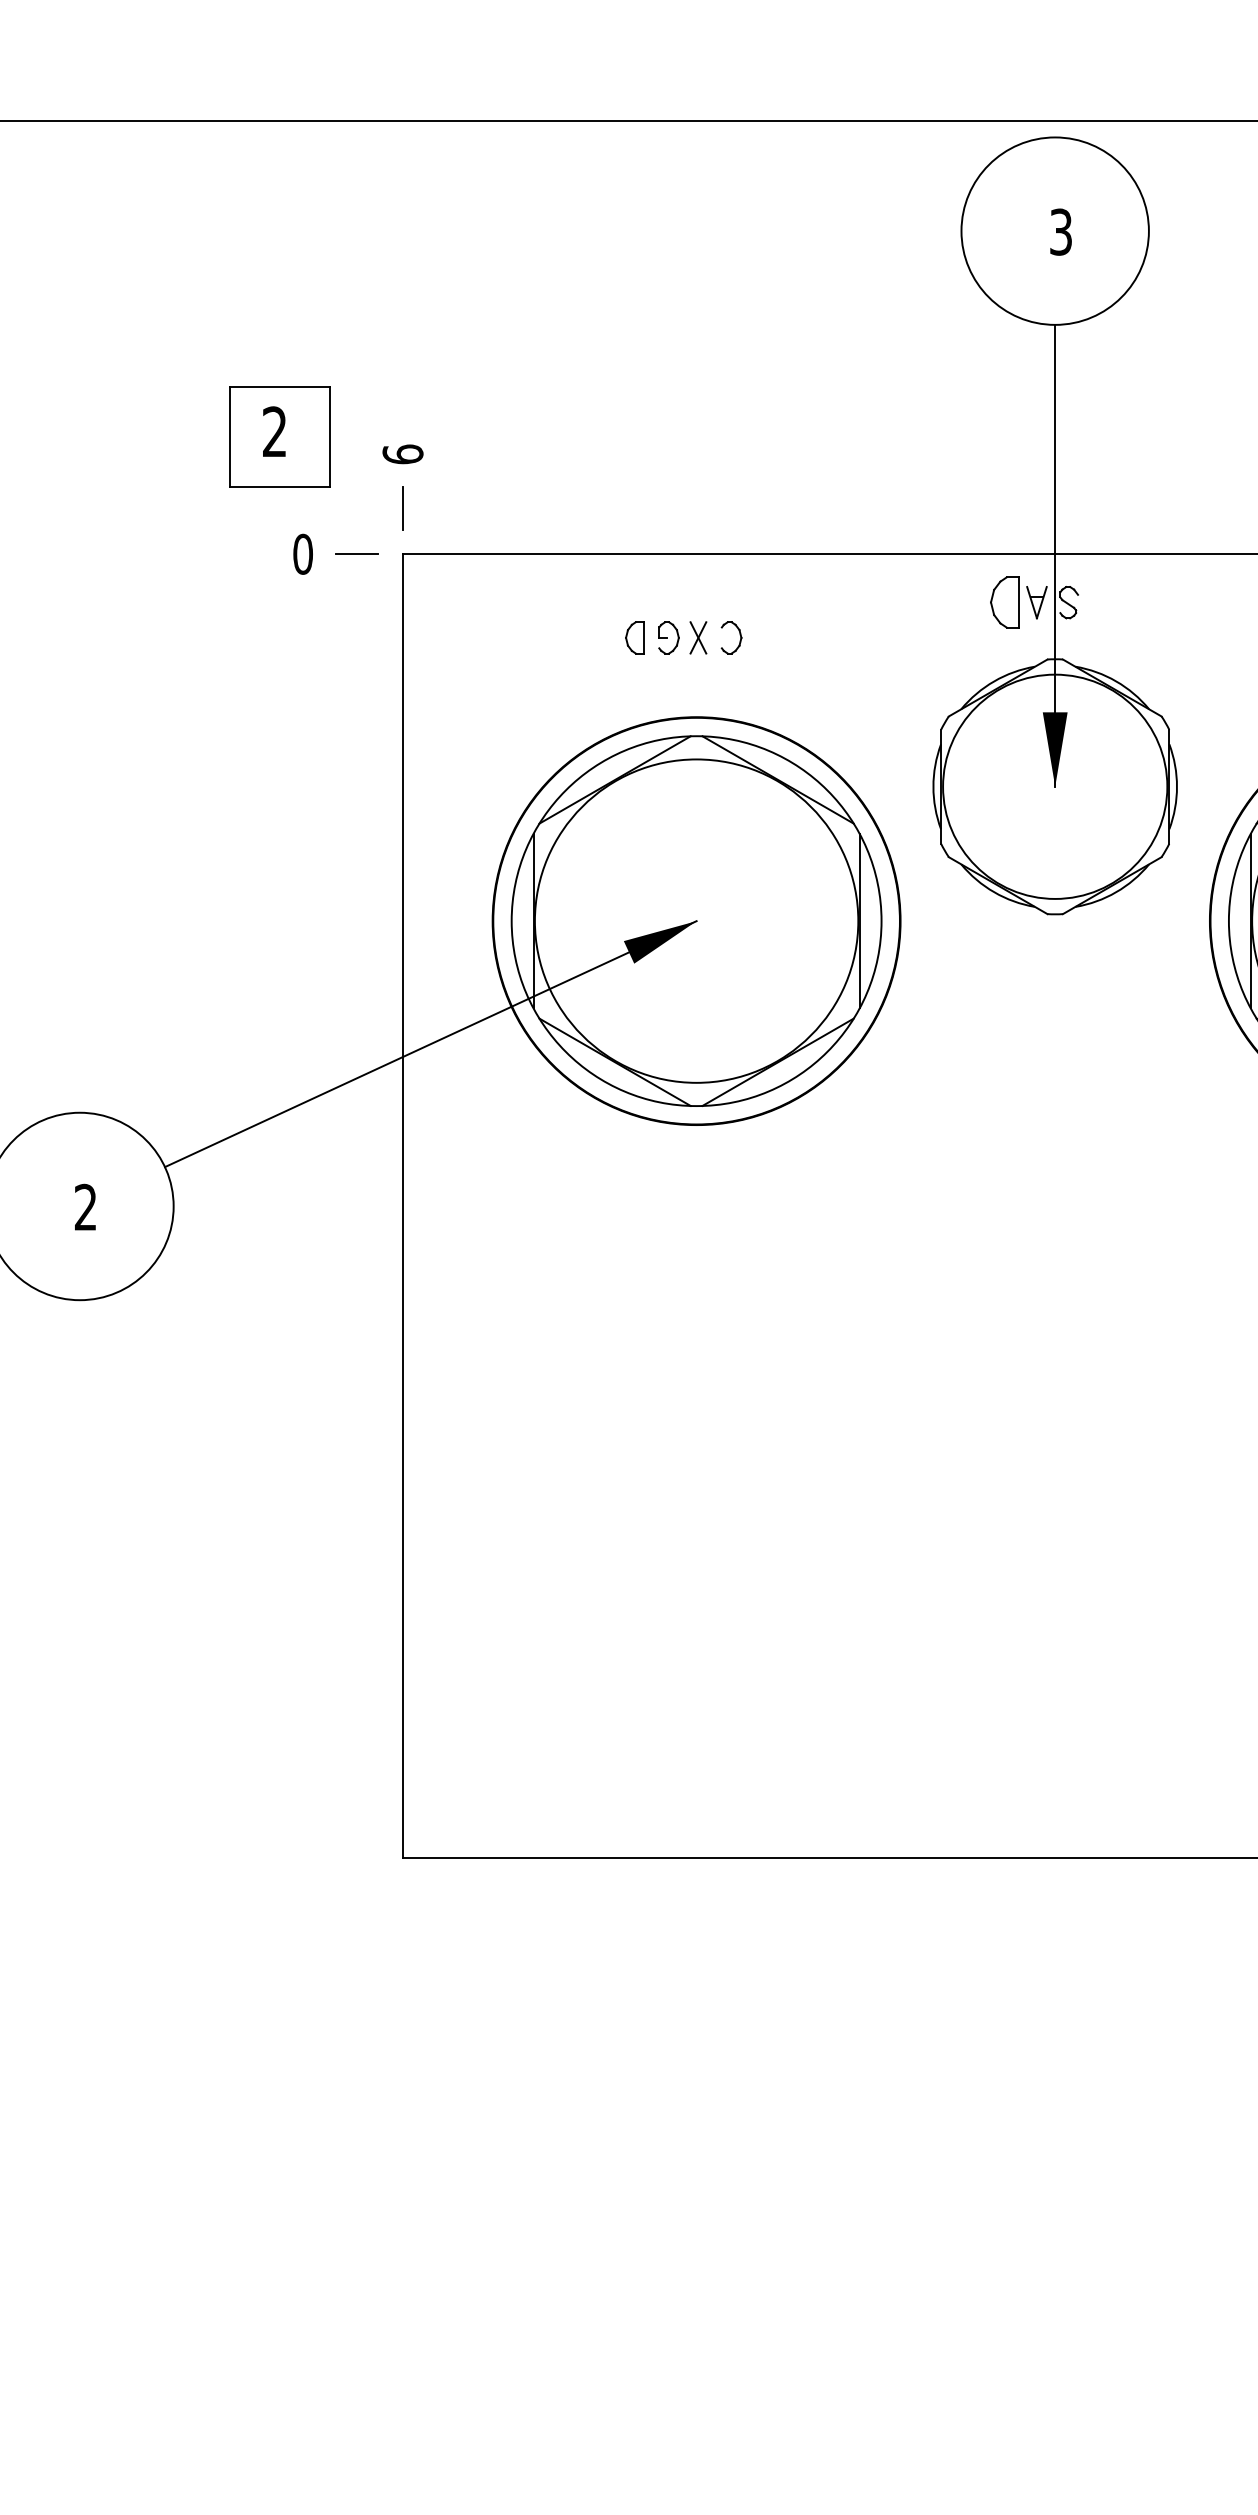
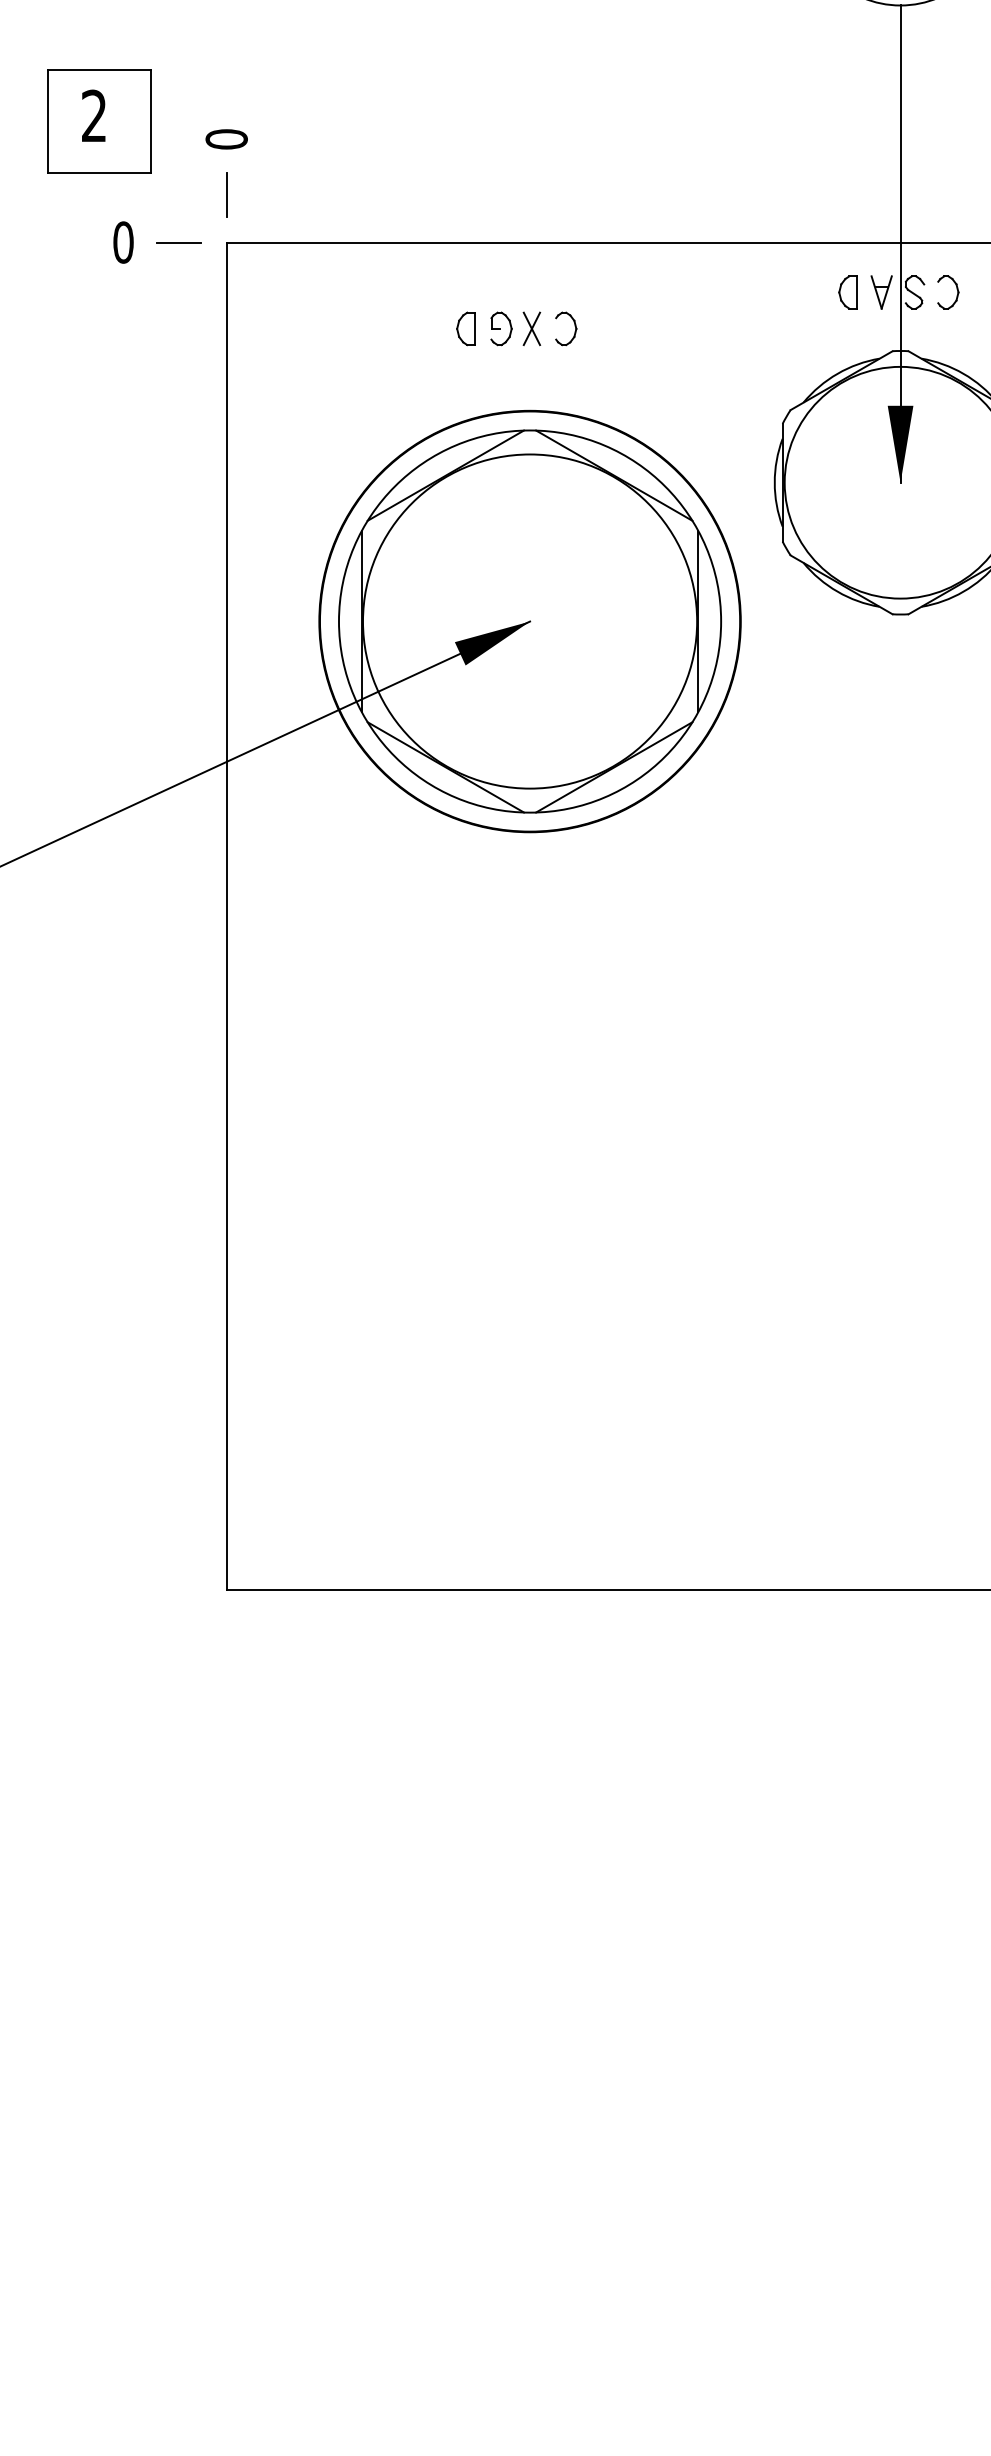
text: (402, 454) -> (226, 139), 6 -> 0
part: (1109, 600) -> (956, 290), added
part: (1003, 602) -> (847, 292), size x0.62

